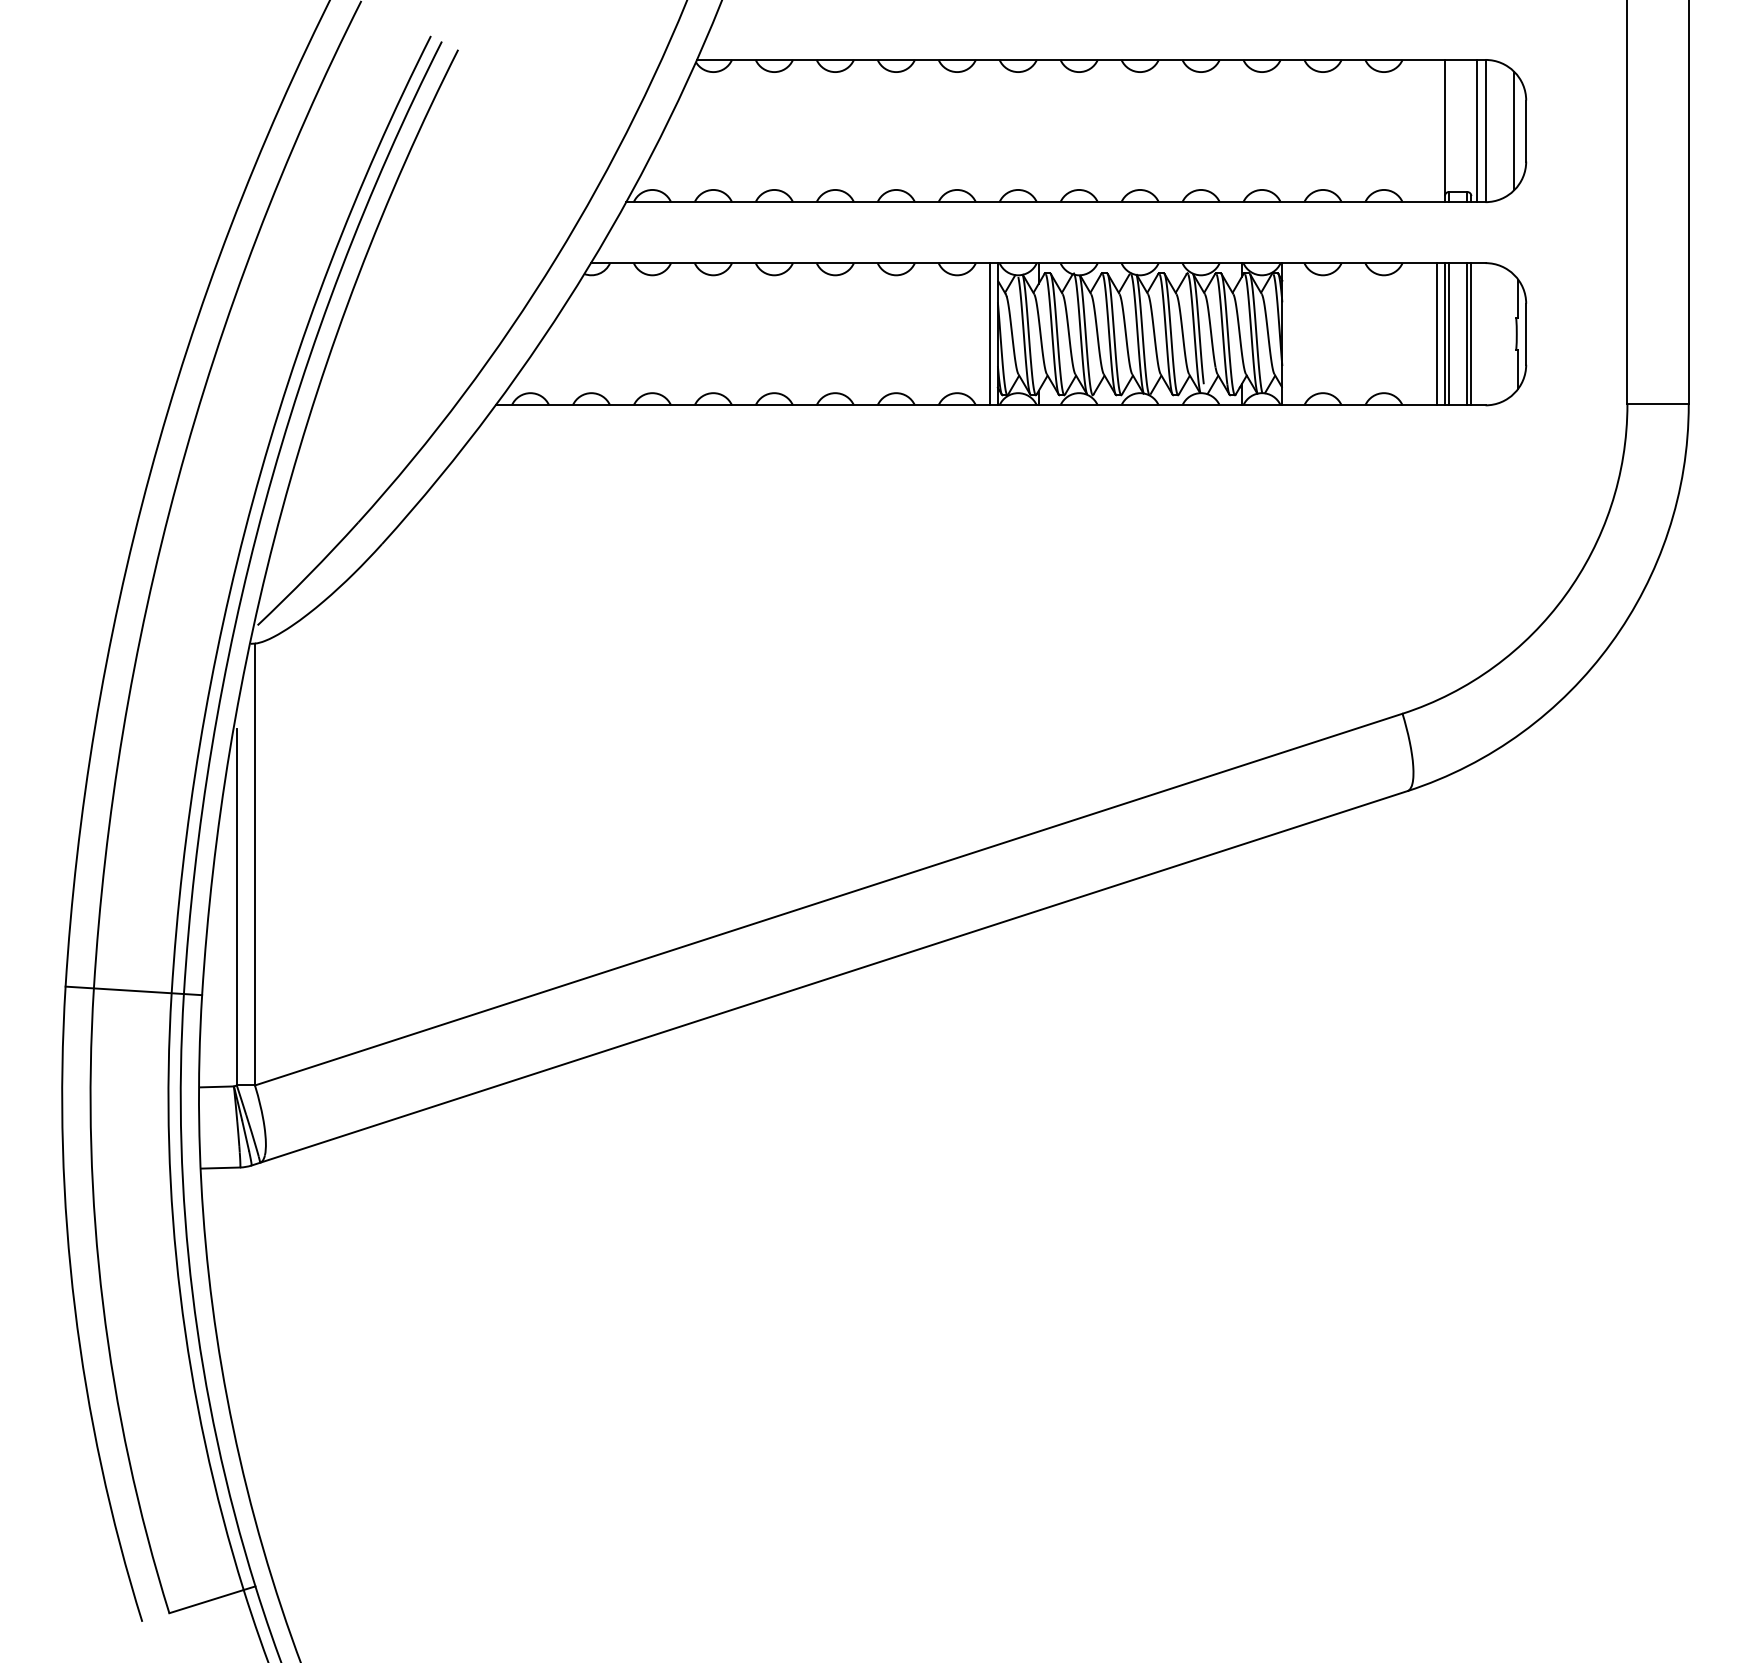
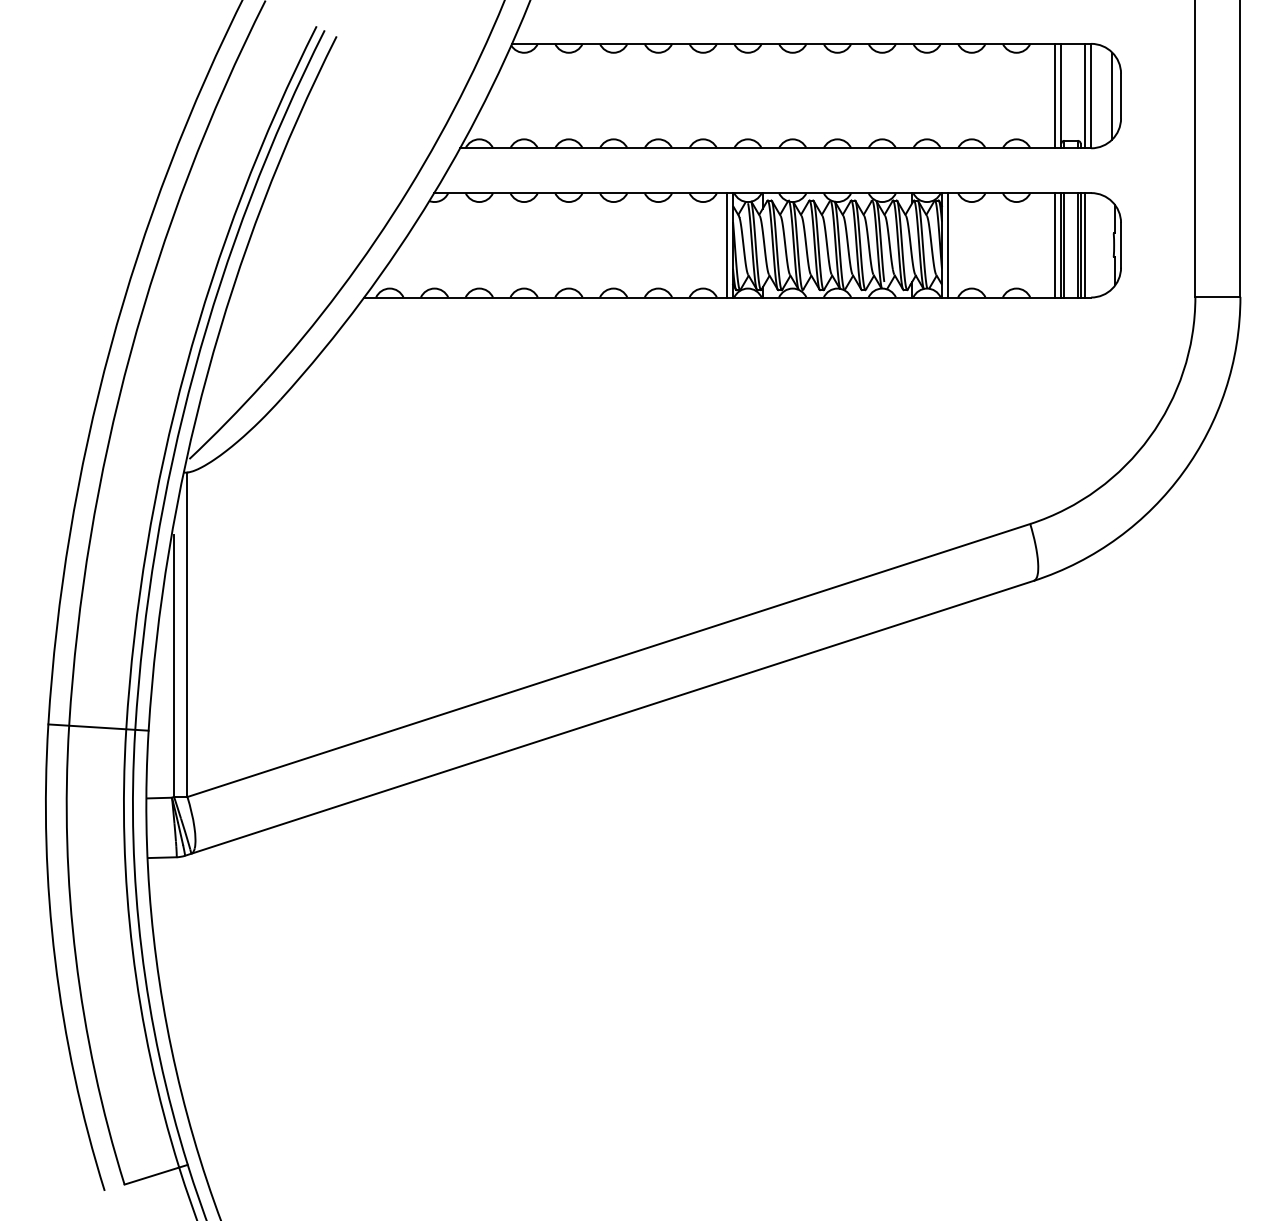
line: (1436, 130) -> (1055, 95), added
line: (1290, 334) -> (947, 245), added
line: (1477, 334) -> (1085, 245), added

